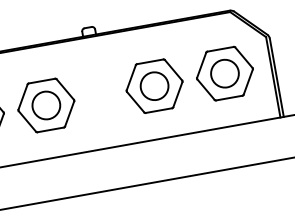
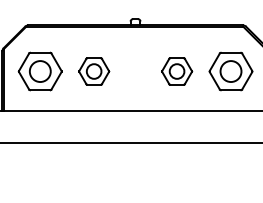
part: (153, 86) -> (176, 71), size x0.7
part: (45, 105) -> (93, 71), size x0.7

